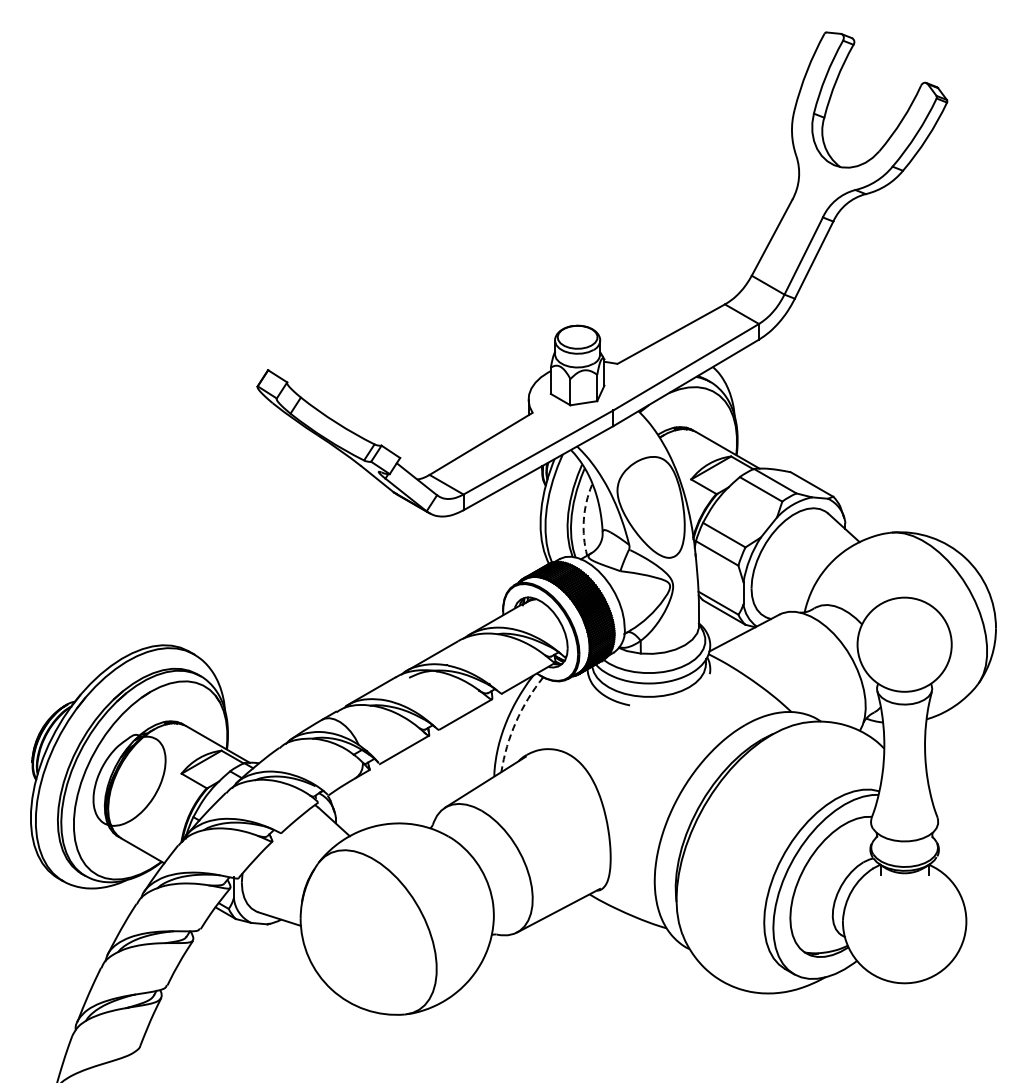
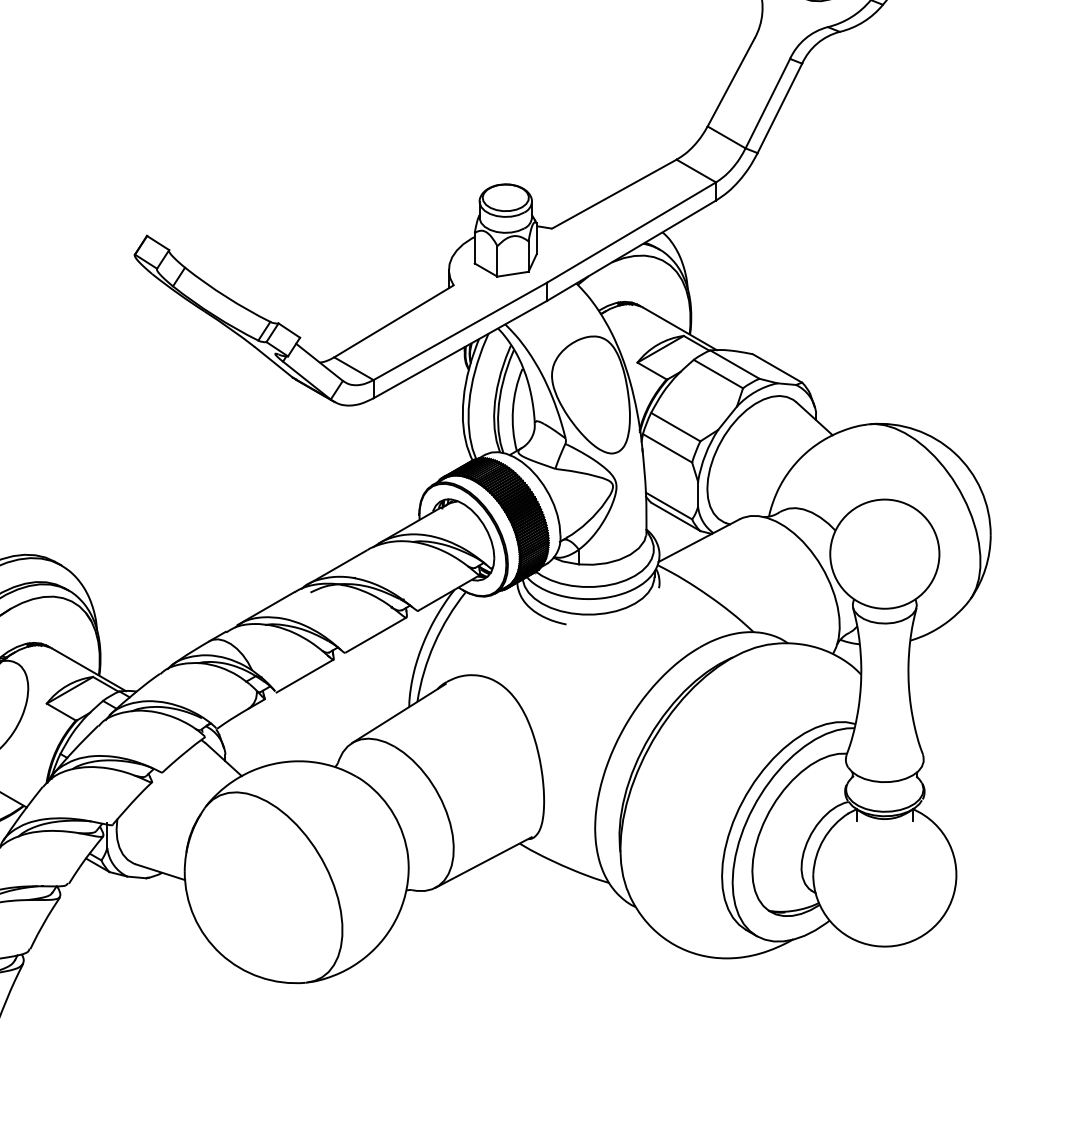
arc: (583, 519) -> (512, 409), dashed -> solid
arc: (516, 721) -> (434, 643), dashed -> solid

